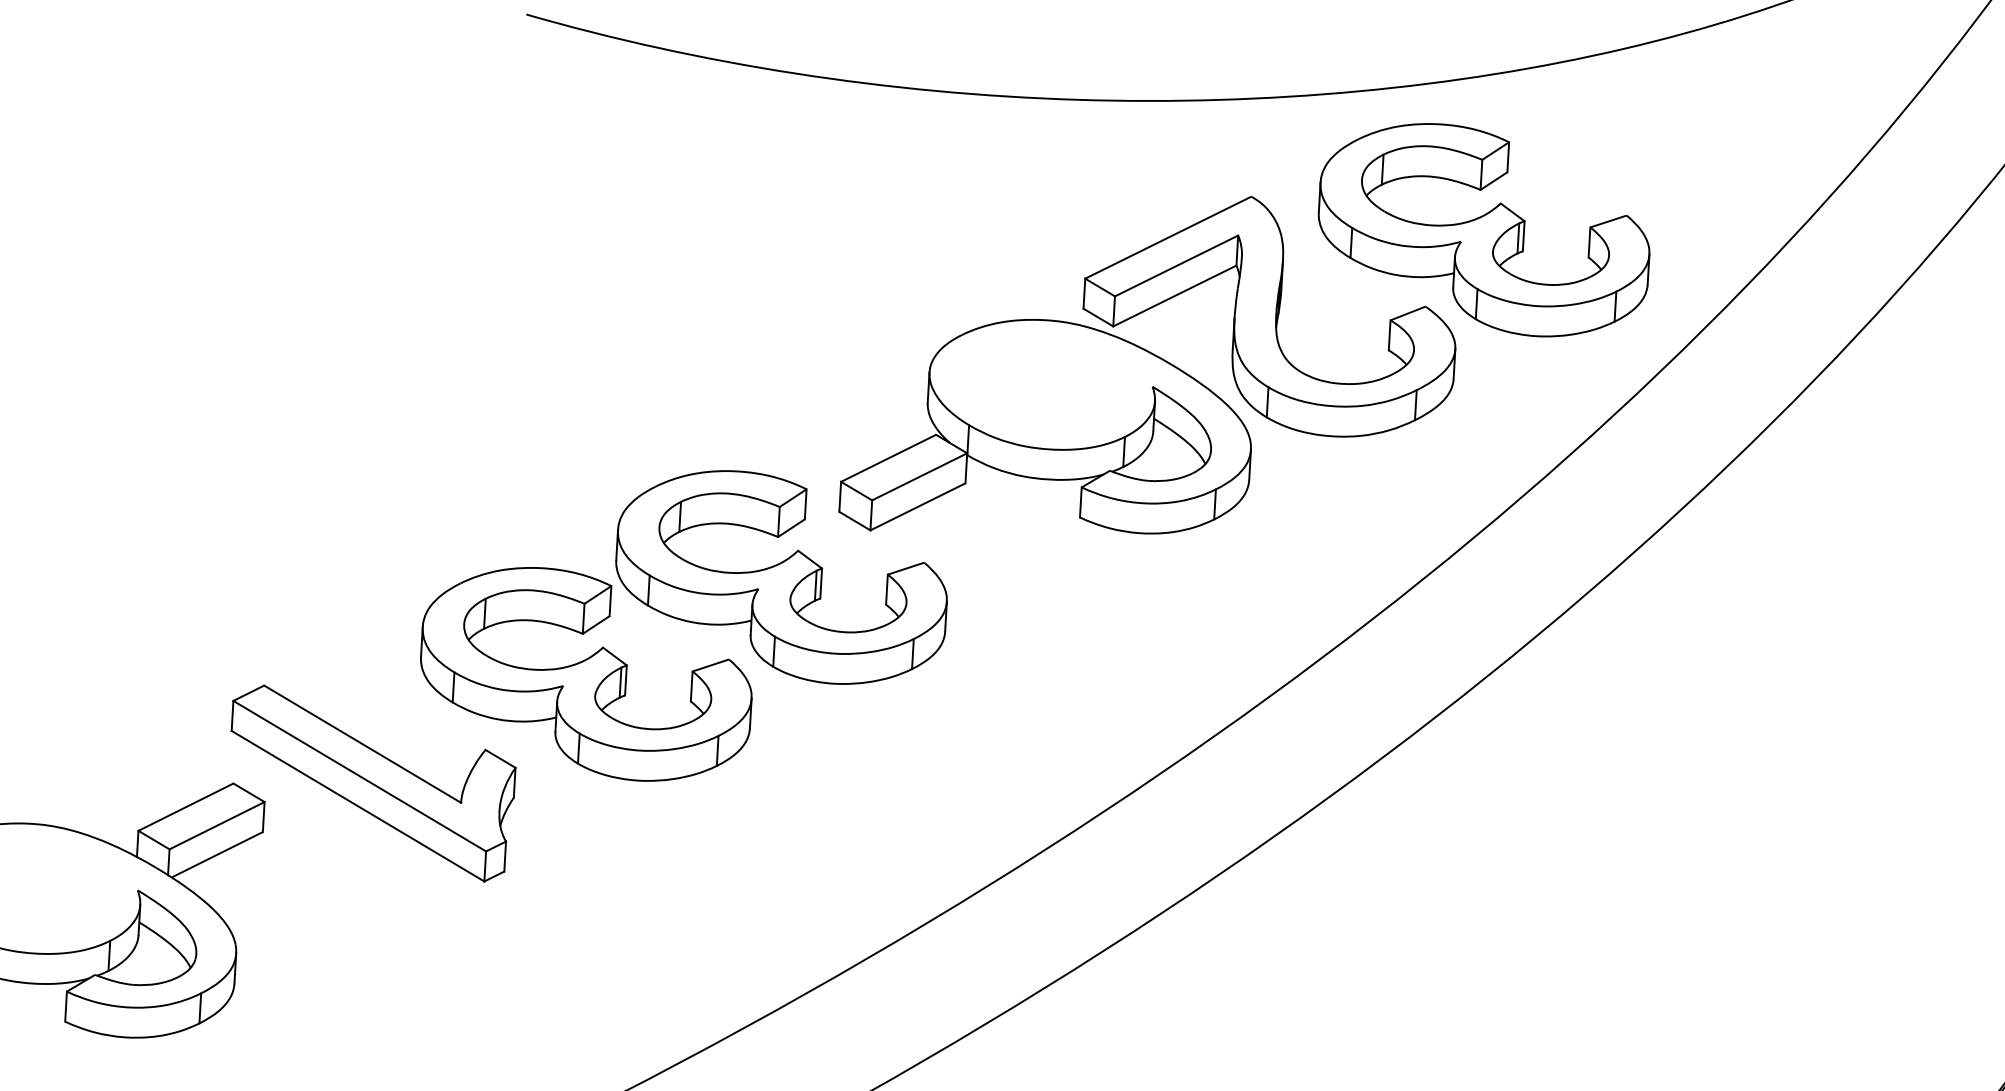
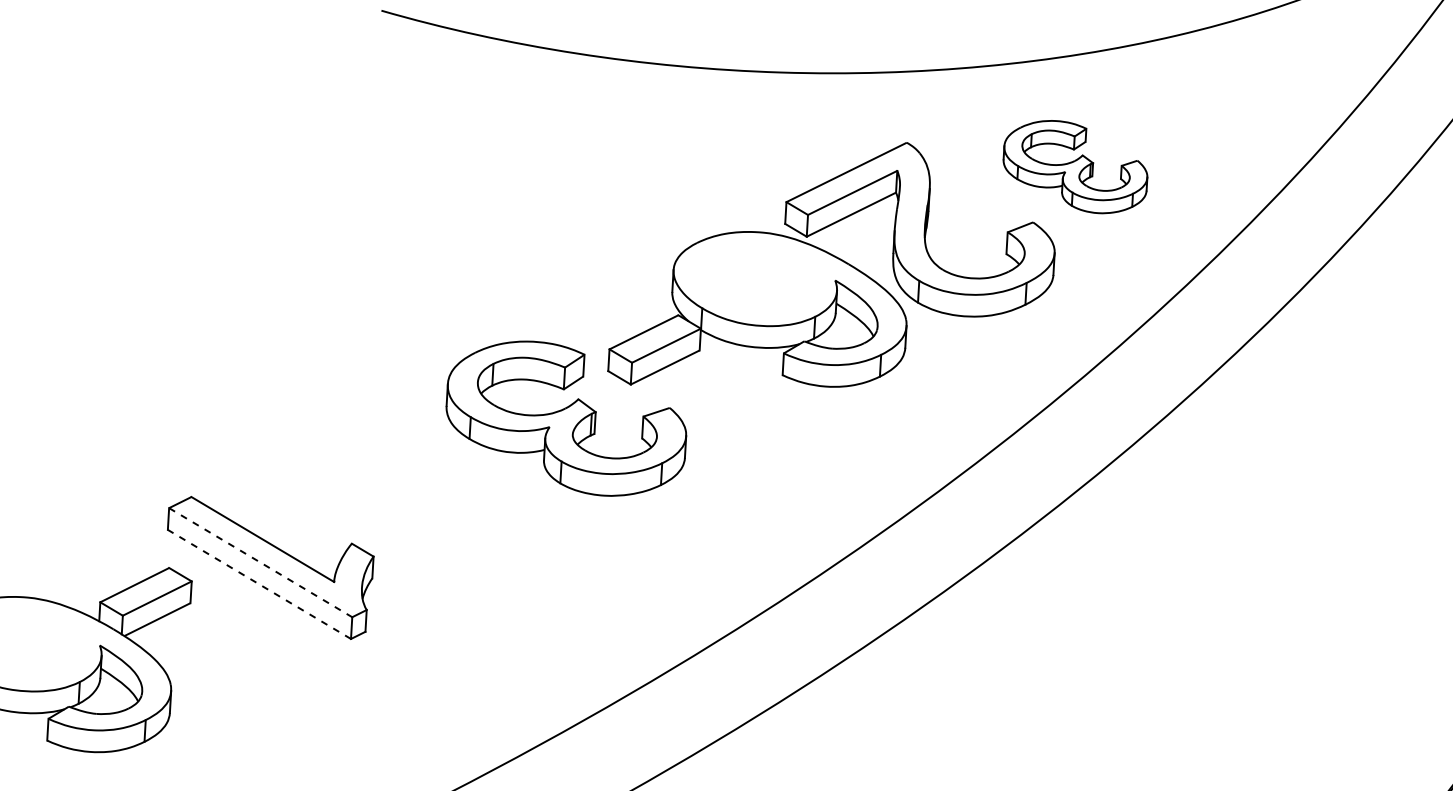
part: (1483, 230) -> (1075, 167), size x0.6
part: (586, 674) -> (425, 488), removed
line: (360, 776) -> (261, 562), solid -> dashed
line: (357, 805) -> (259, 583), solid -> dashed

